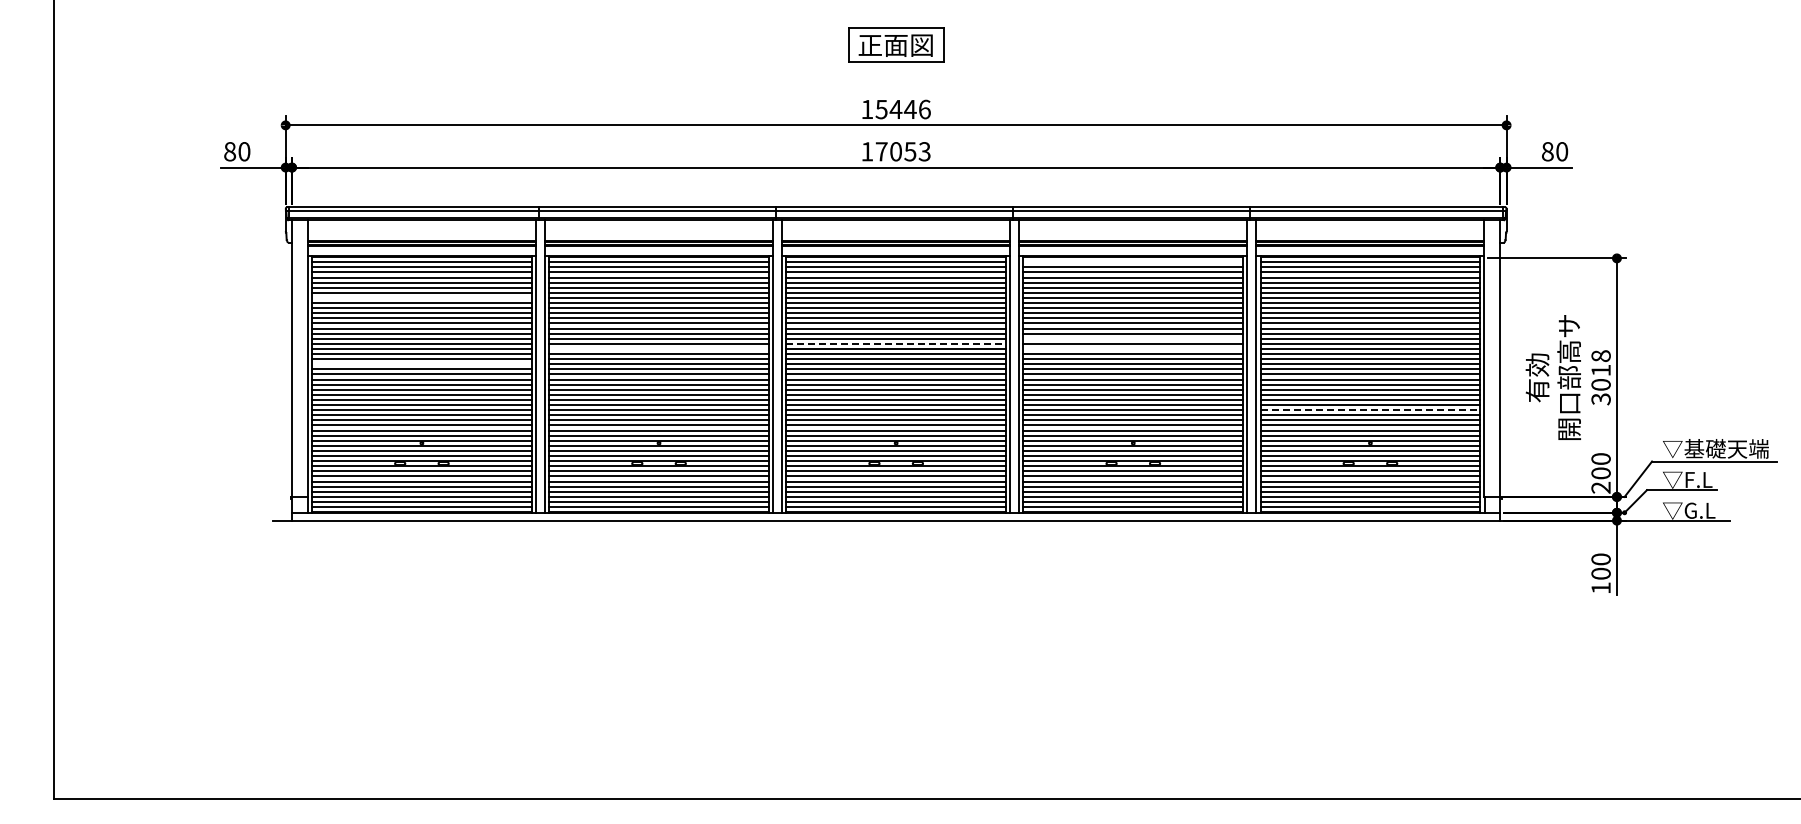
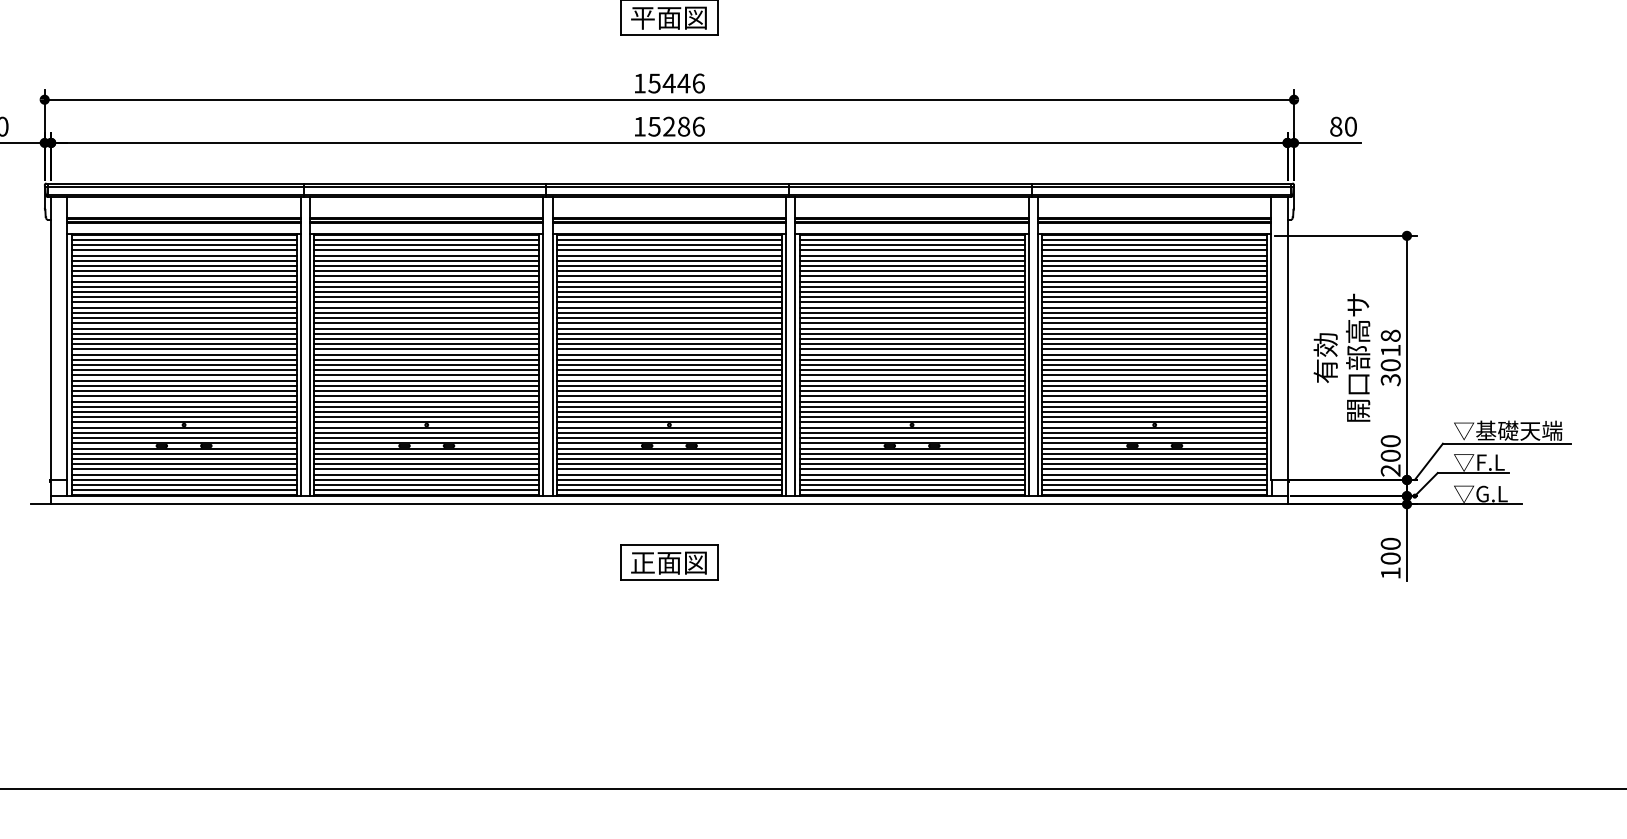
text: (869, 45) -> (642, 18), 正面図 -> 平面図
text: (902, 151) -> (675, 126), 17053 -> 15286
line: (1133, 262) -> (912, 240), added
line: (421, 297) -> (183, 275), added
line: (1133, 338) -> (912, 317), added
line: (896, 343) -> (669, 322), dashed -> solid
line: (658, 348) -> (426, 328), added
line: (1133, 348) -> (912, 328), added
line: (421, 364) -> (183, 344), added
line: (1370, 410) -> (1154, 391), dashed -> solid
part: (896, 577) -> (669, 562), added

